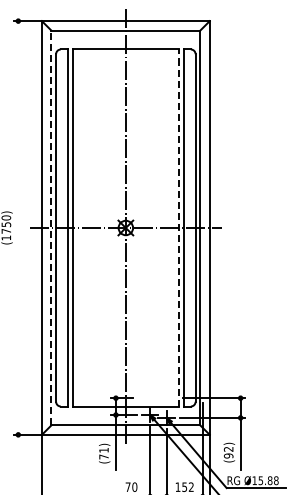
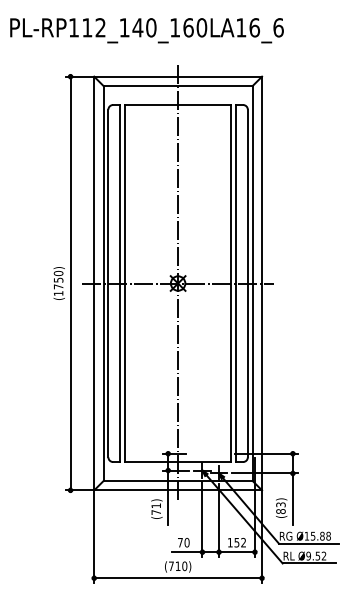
line: (18, 227) -> (70, 283), added
line: (51, 227) -> (103, 283), dashed -> solid
line: (179, 227) -> (231, 283), dashed -> solid
text: (228, 452) -> (280, 508), (92) -> (83)

